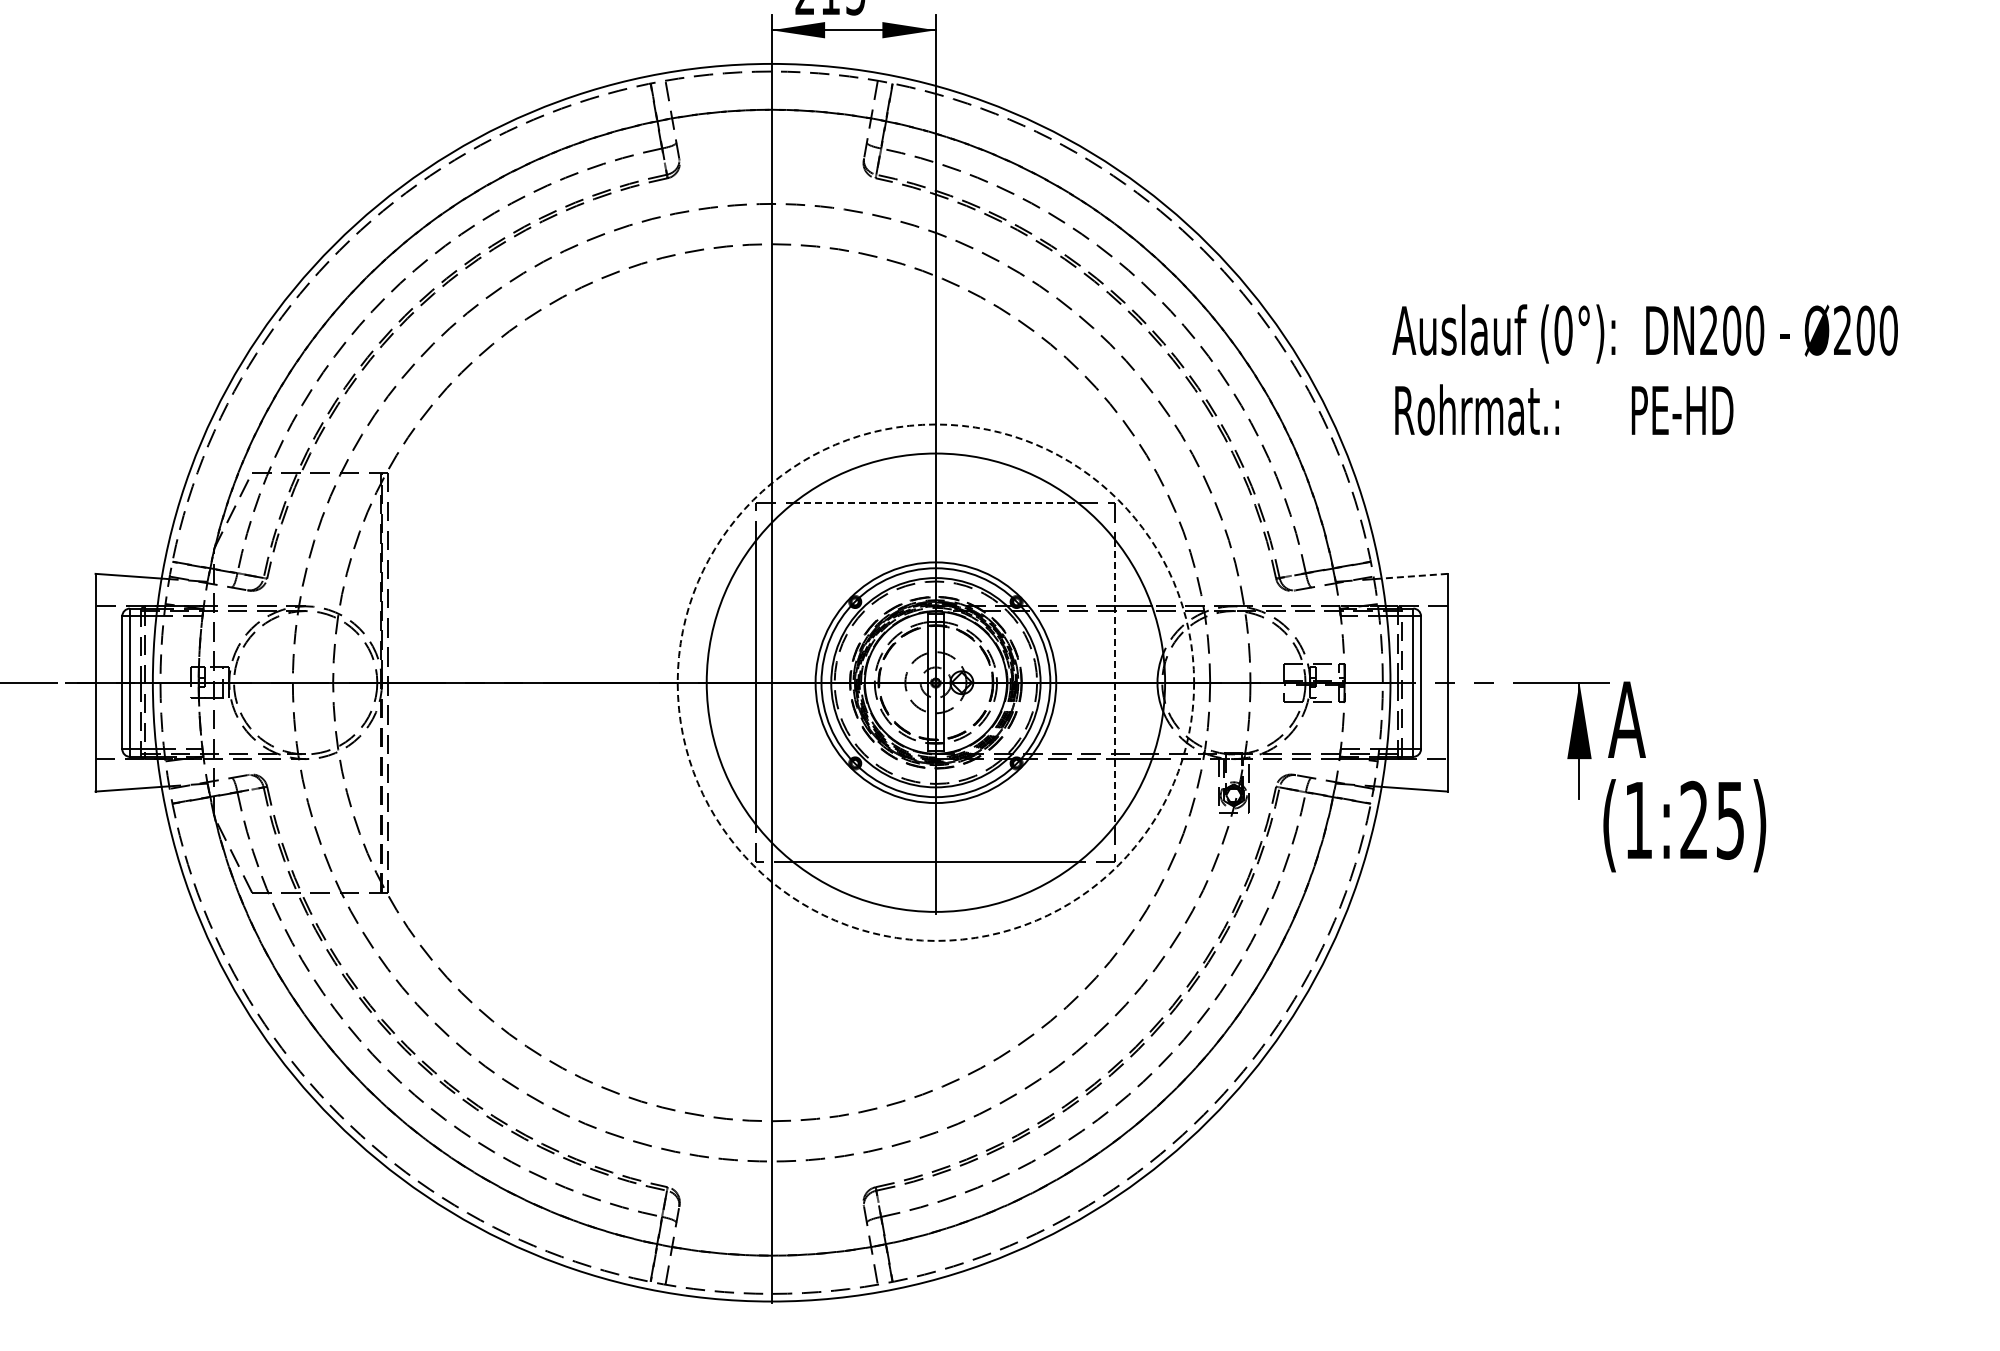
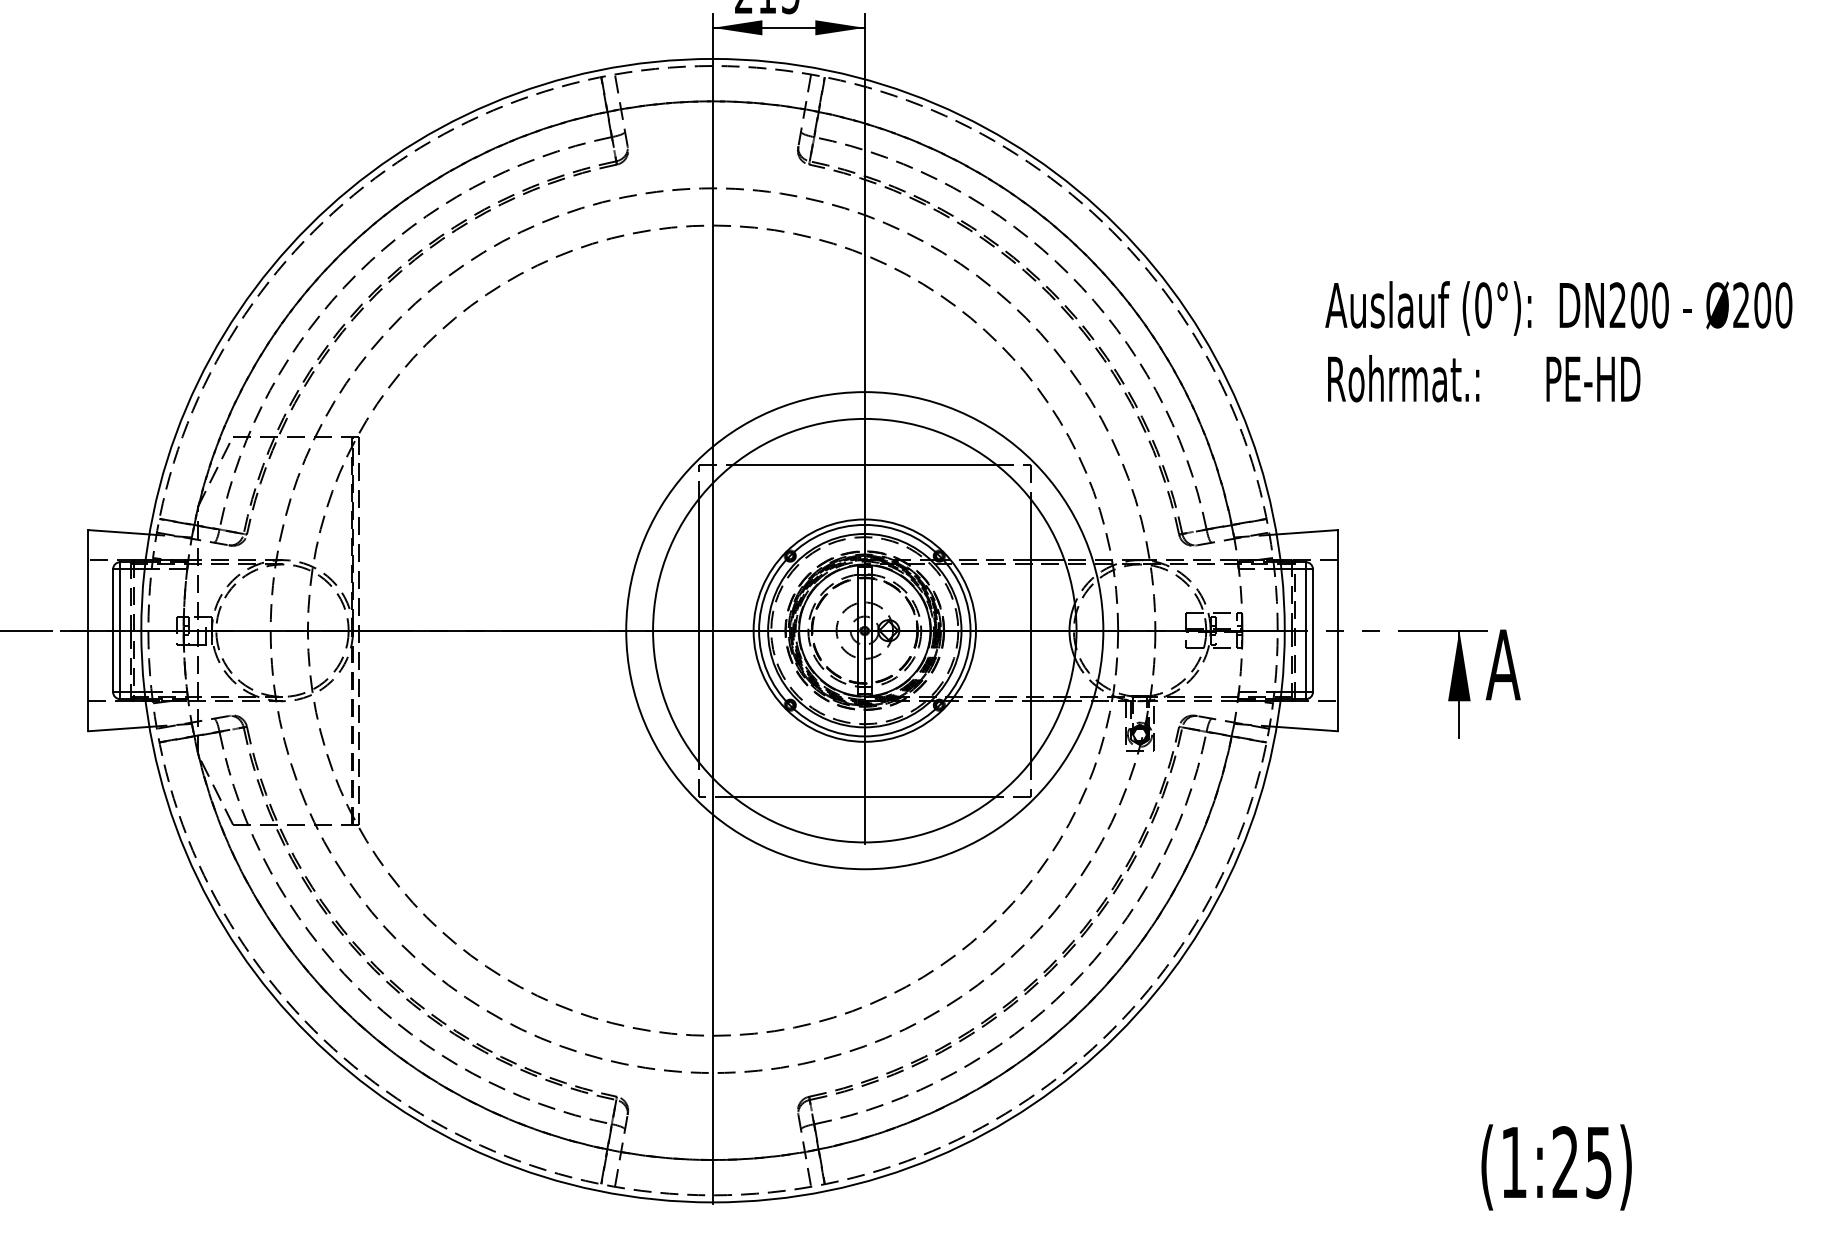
text: (1644, 369) -> (1558, 341), moved
line: (936, 503) -> (865, 465), dashed -> solid
line: (1414, 576) -> (1306, 532), dashed -> solid
circle: (935, 682) -> (864, 630), dashed -> solid
line: (1115, 683) -> (1030, 631), dashed -> solid
text: (1684, 825) -> (1556, 1167), moved

